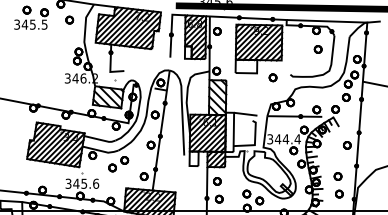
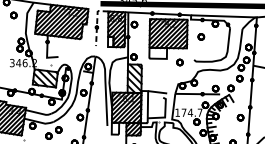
line: (171, 28) -> (97, 22), solid -> dashed
part: (317, 49) -> (200, 36), moved
text: (283, 139) -> (188, 112), 344.4 -> 174.7

